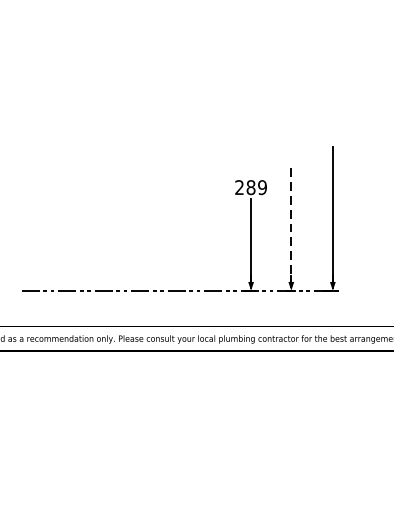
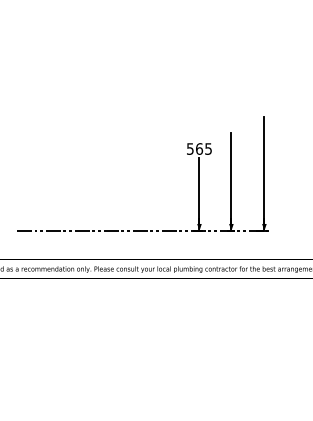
text: (251, 186) -> (199, 148), 289 -> 565
line: (291, 227) -> (231, 180), dashed -> solid

